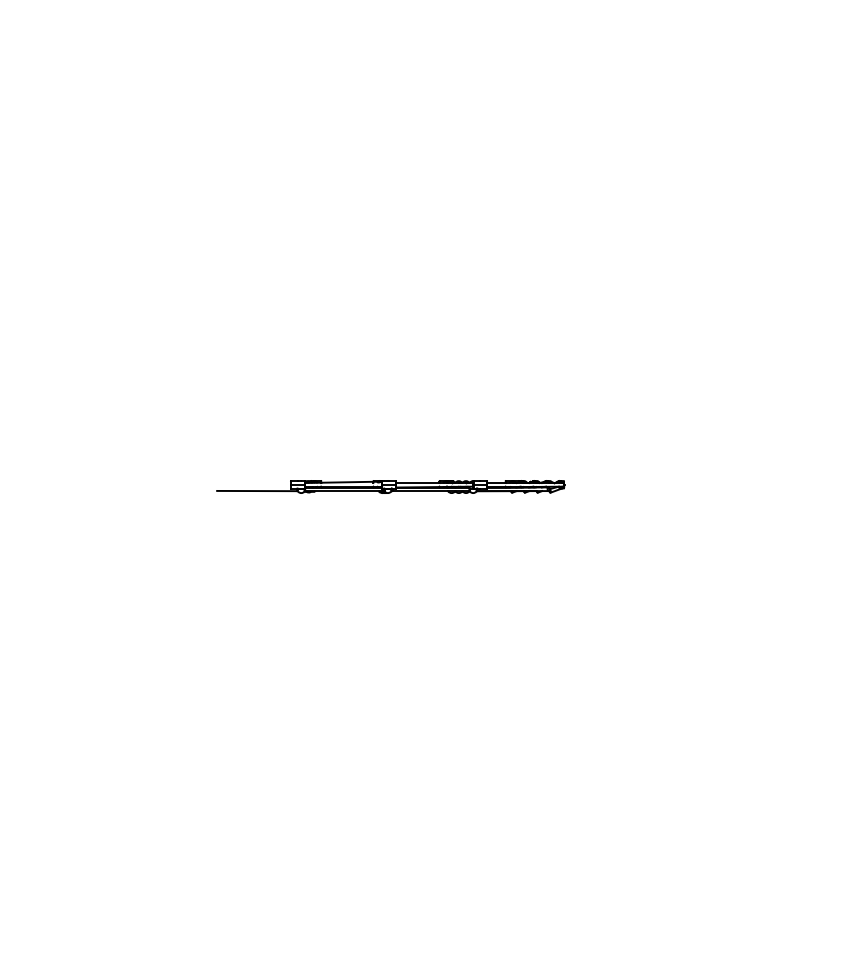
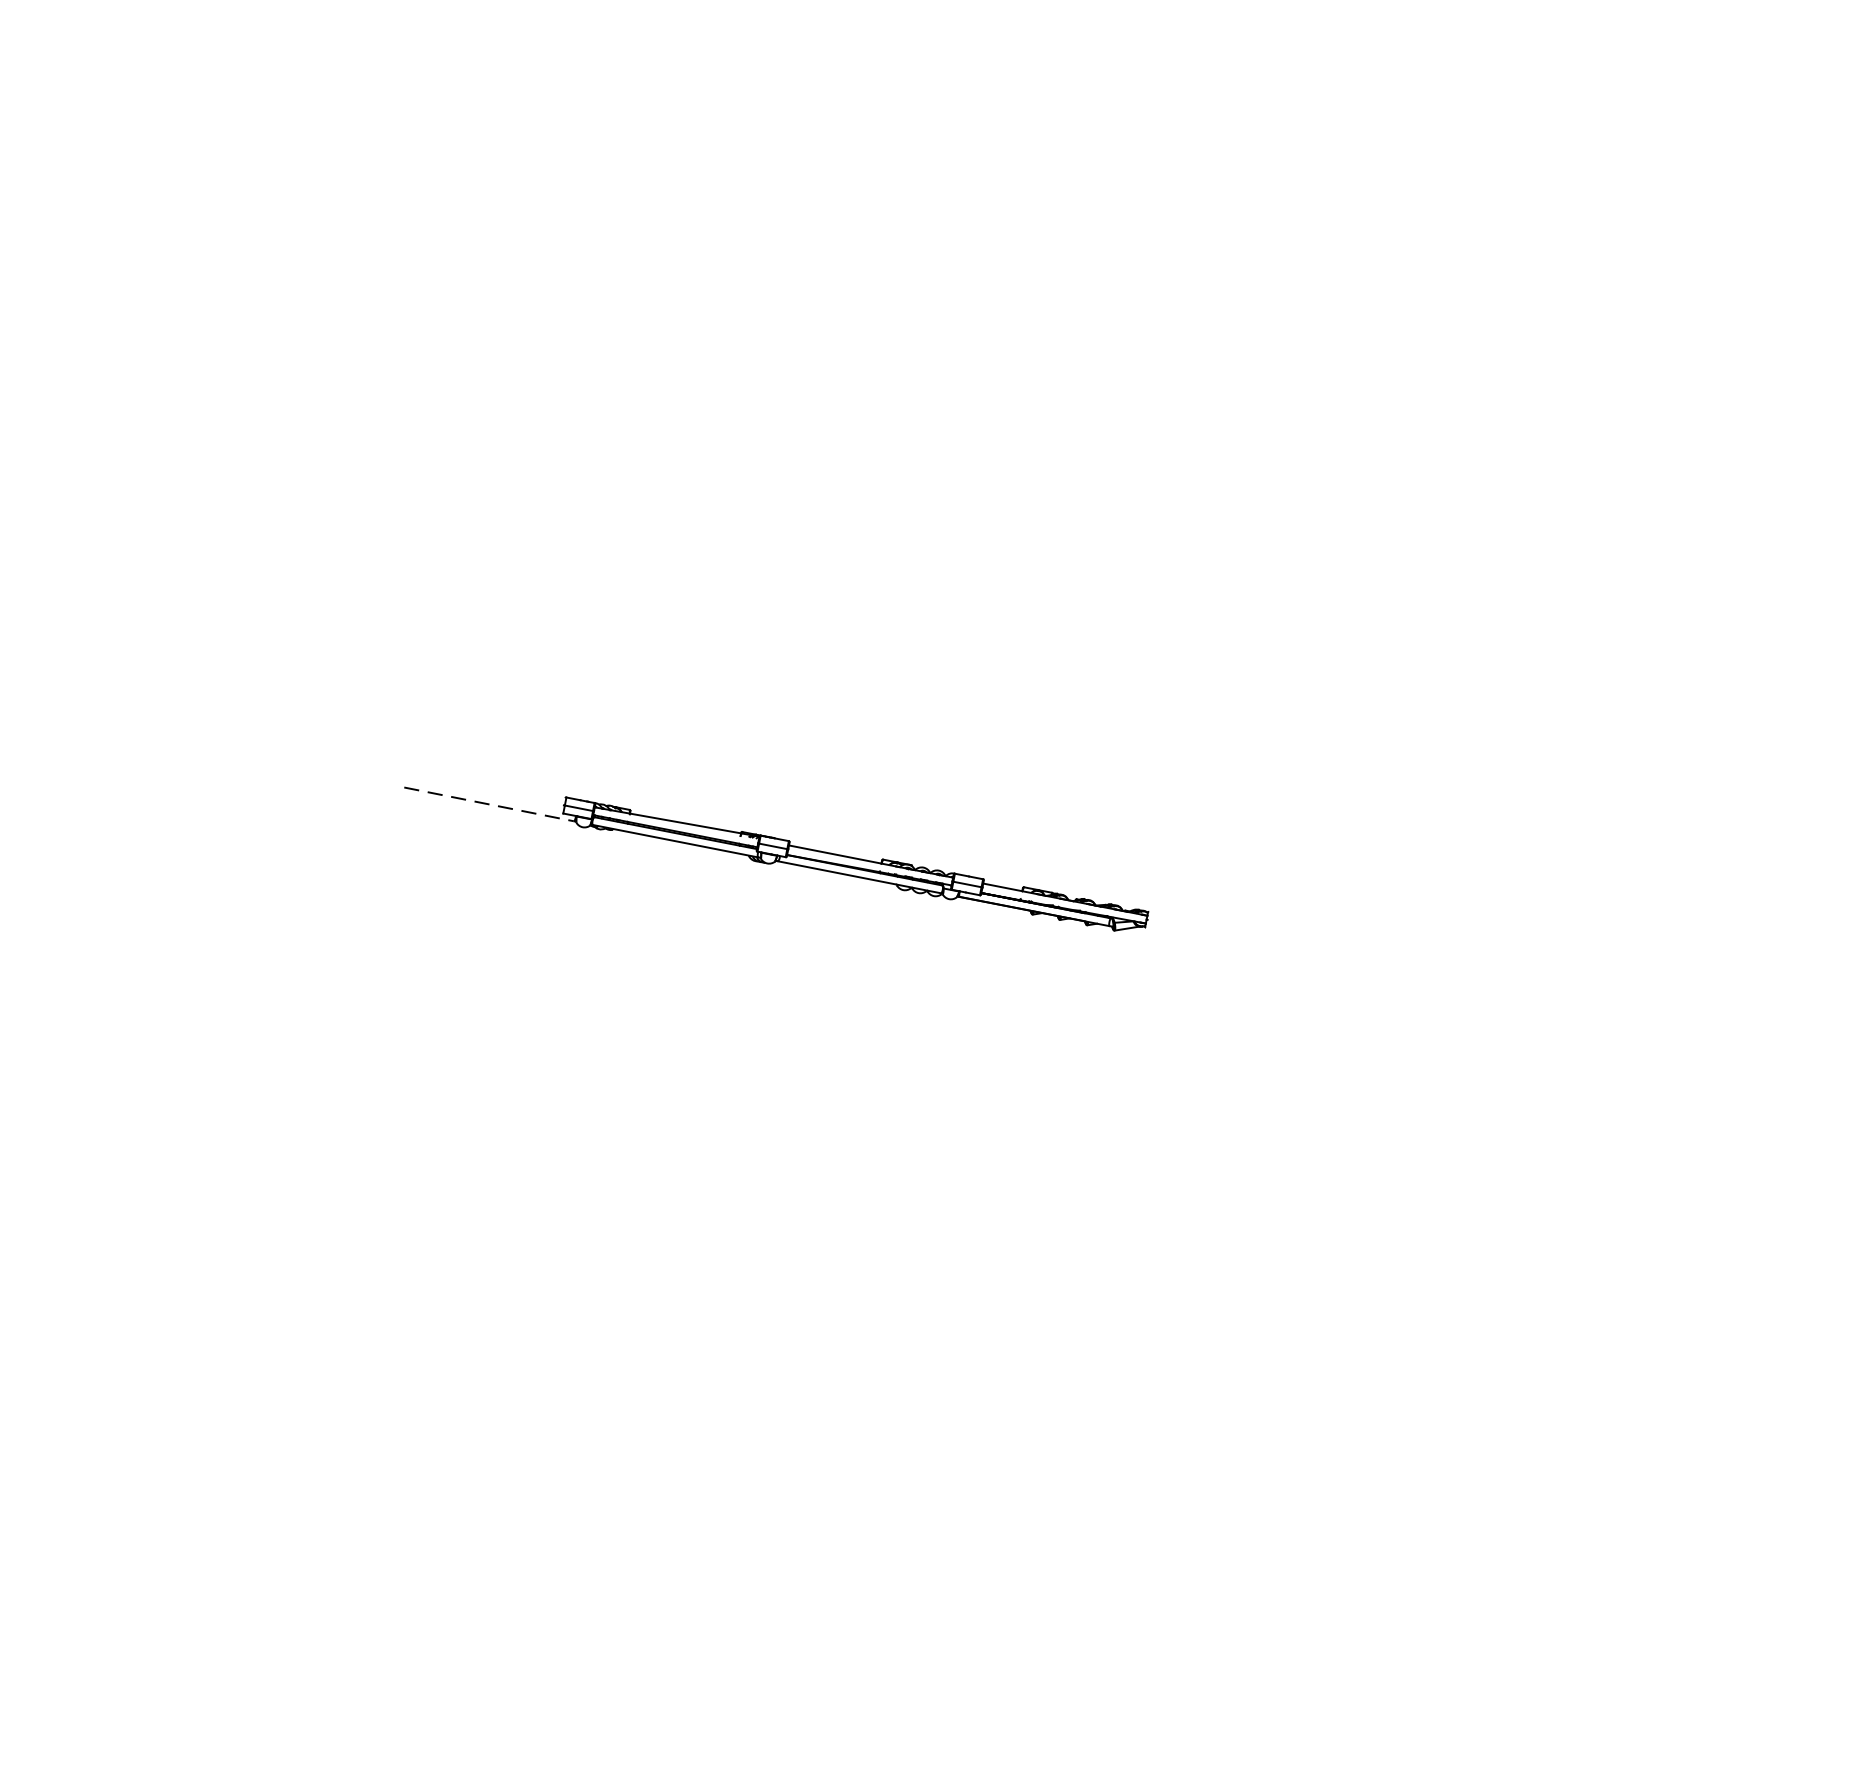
line: (256, 491) -> (487, 805), solid -> dashed

